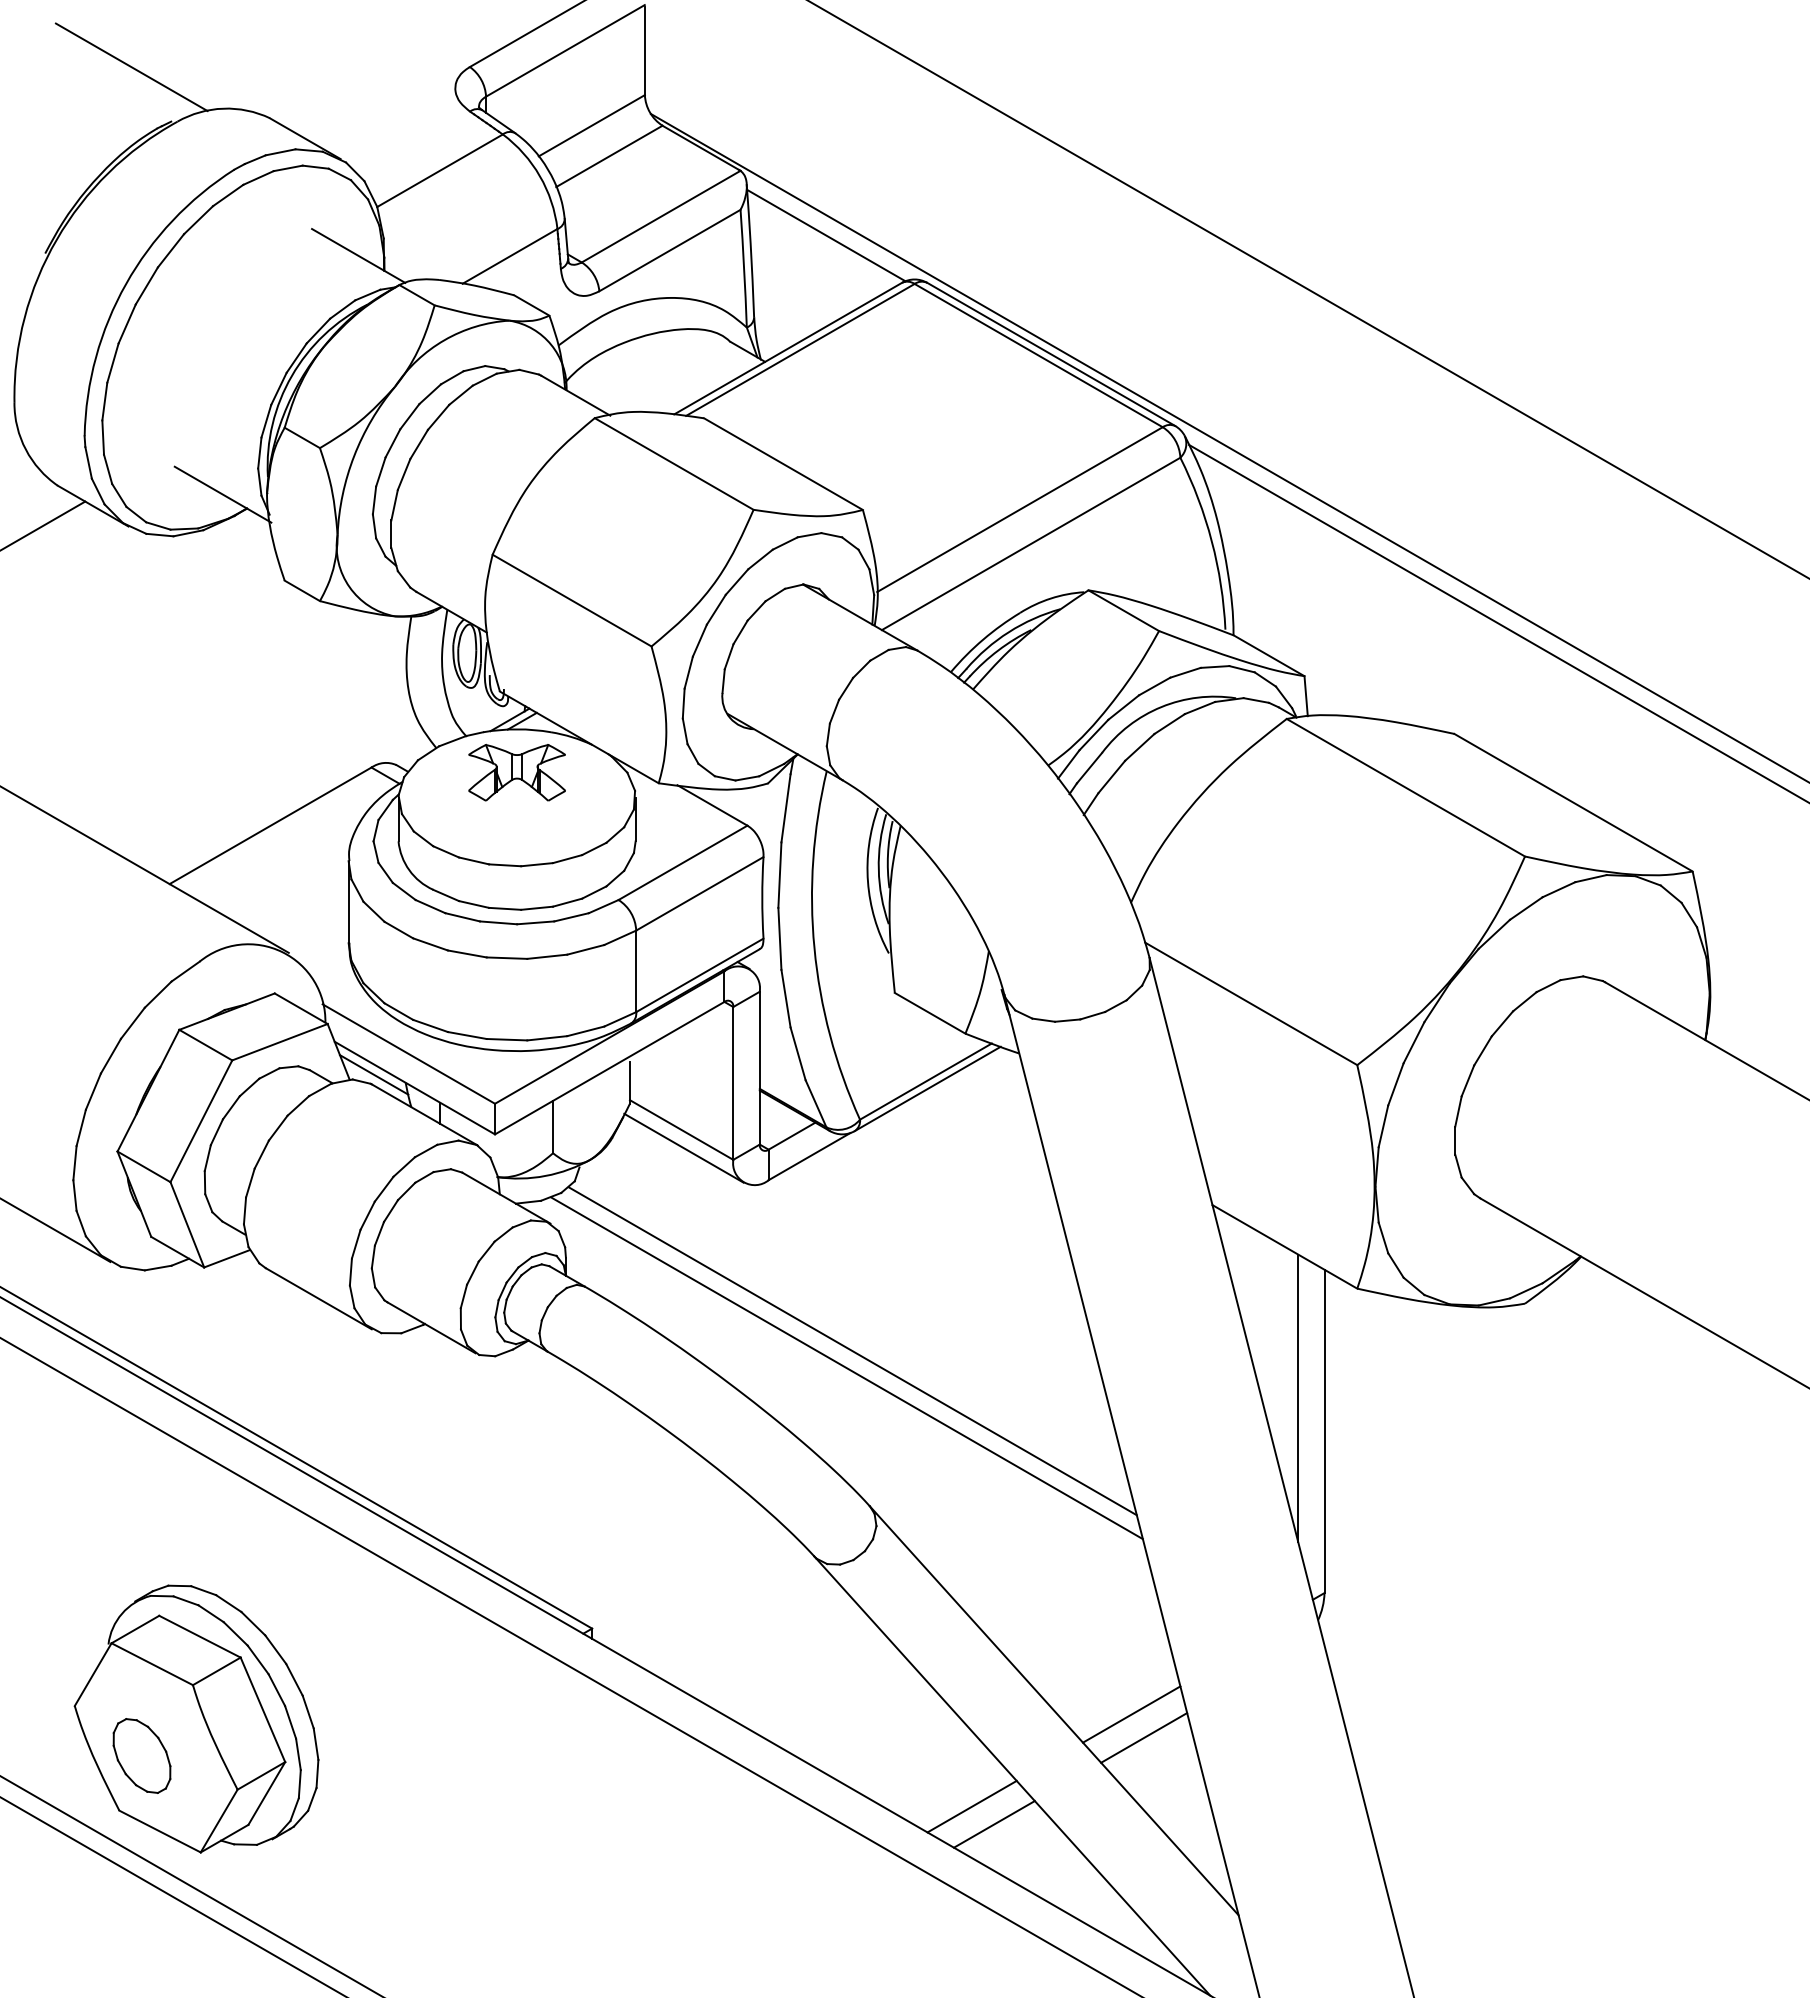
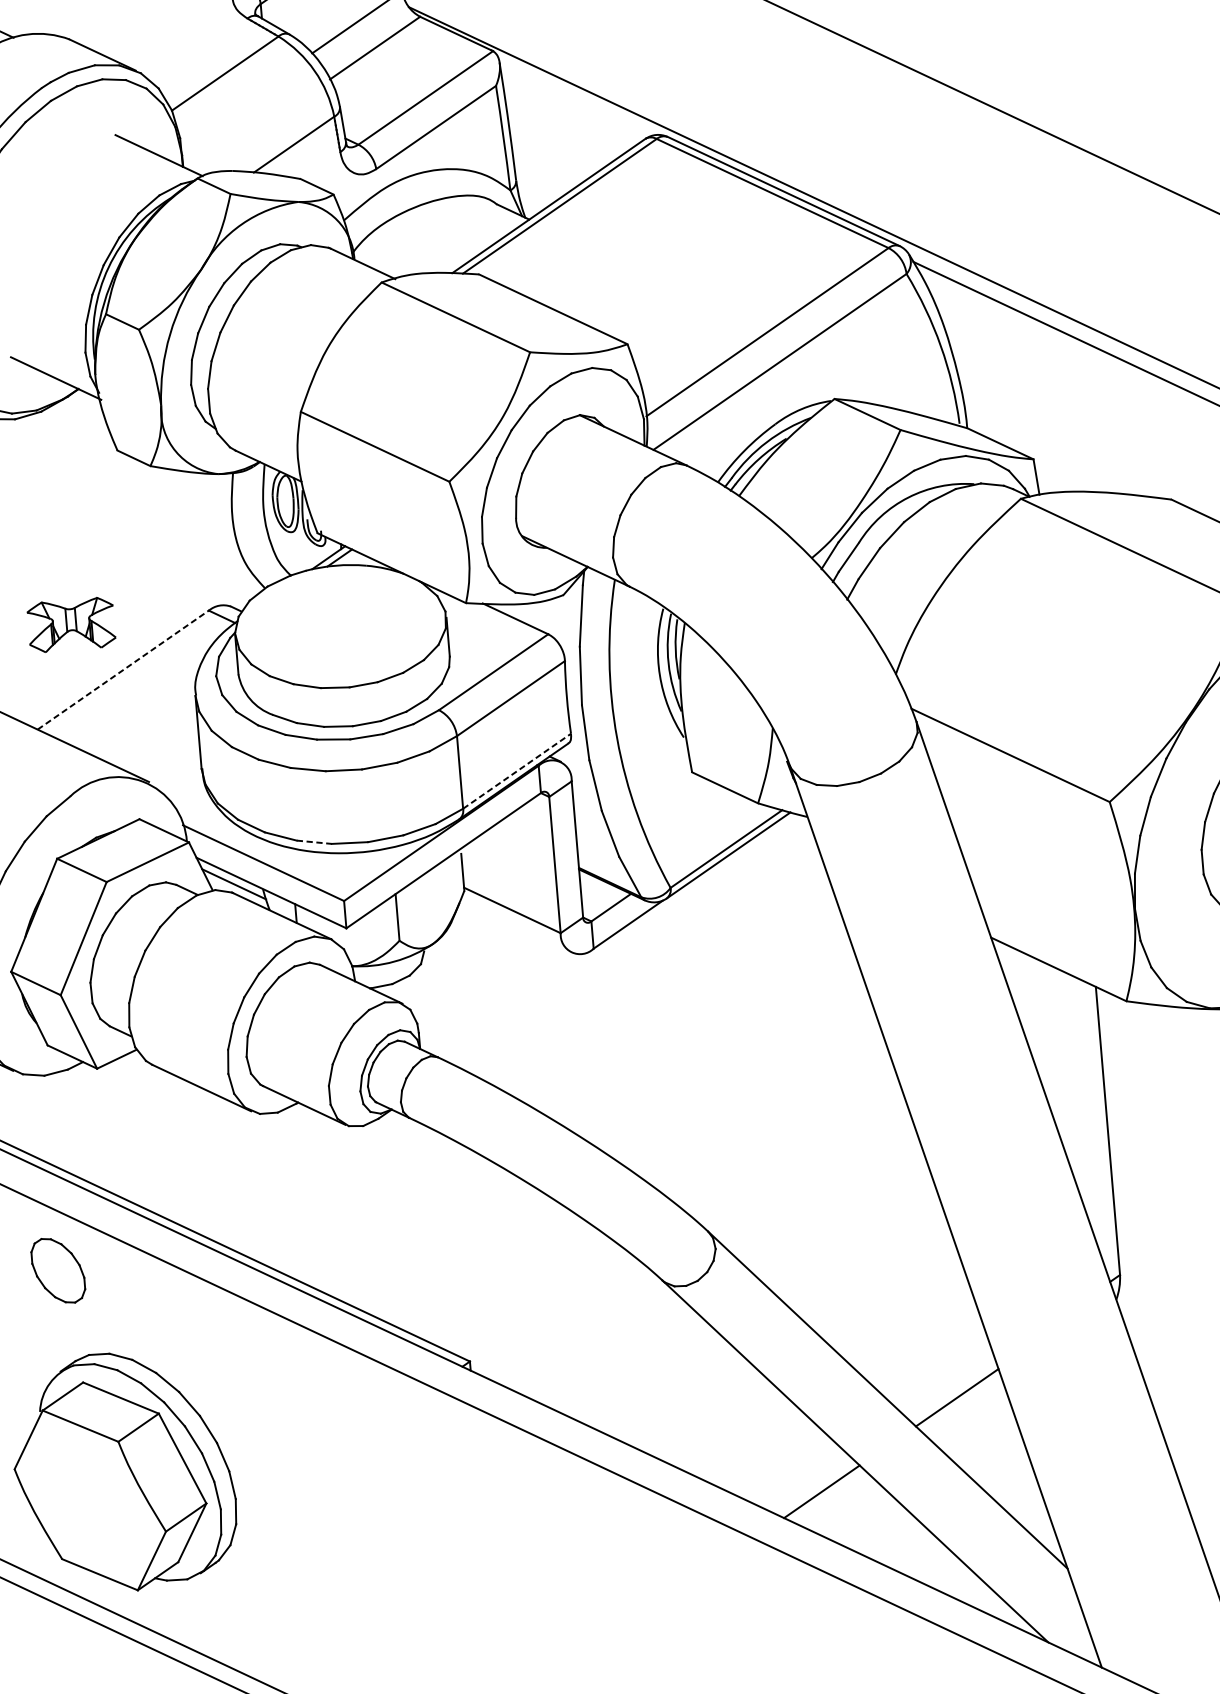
line: (826, 235) -> (574, 102), removed
part: (516, 772) -> (70, 624), moved
line: (270, 825) -> (123, 669), solid -> dashed
line: (700, 975) -> (517, 771), solid -> dashed
line: (467, 1035) -> (314, 842), solid -> dashed
line: (683, 1147) -> (515, 925), removed
line: (852, 1351) -> (681, 1095), removed
line: (846, 1368) -> (677, 1110), removed
line: (1298, 1397) -> (1082, 1102), removed
line: (1144, 1737) -> (970, 1417), removed
part: (141, 1755) -> (57, 1270), moved
line: (993, 1824) -> (842, 1506), removed

